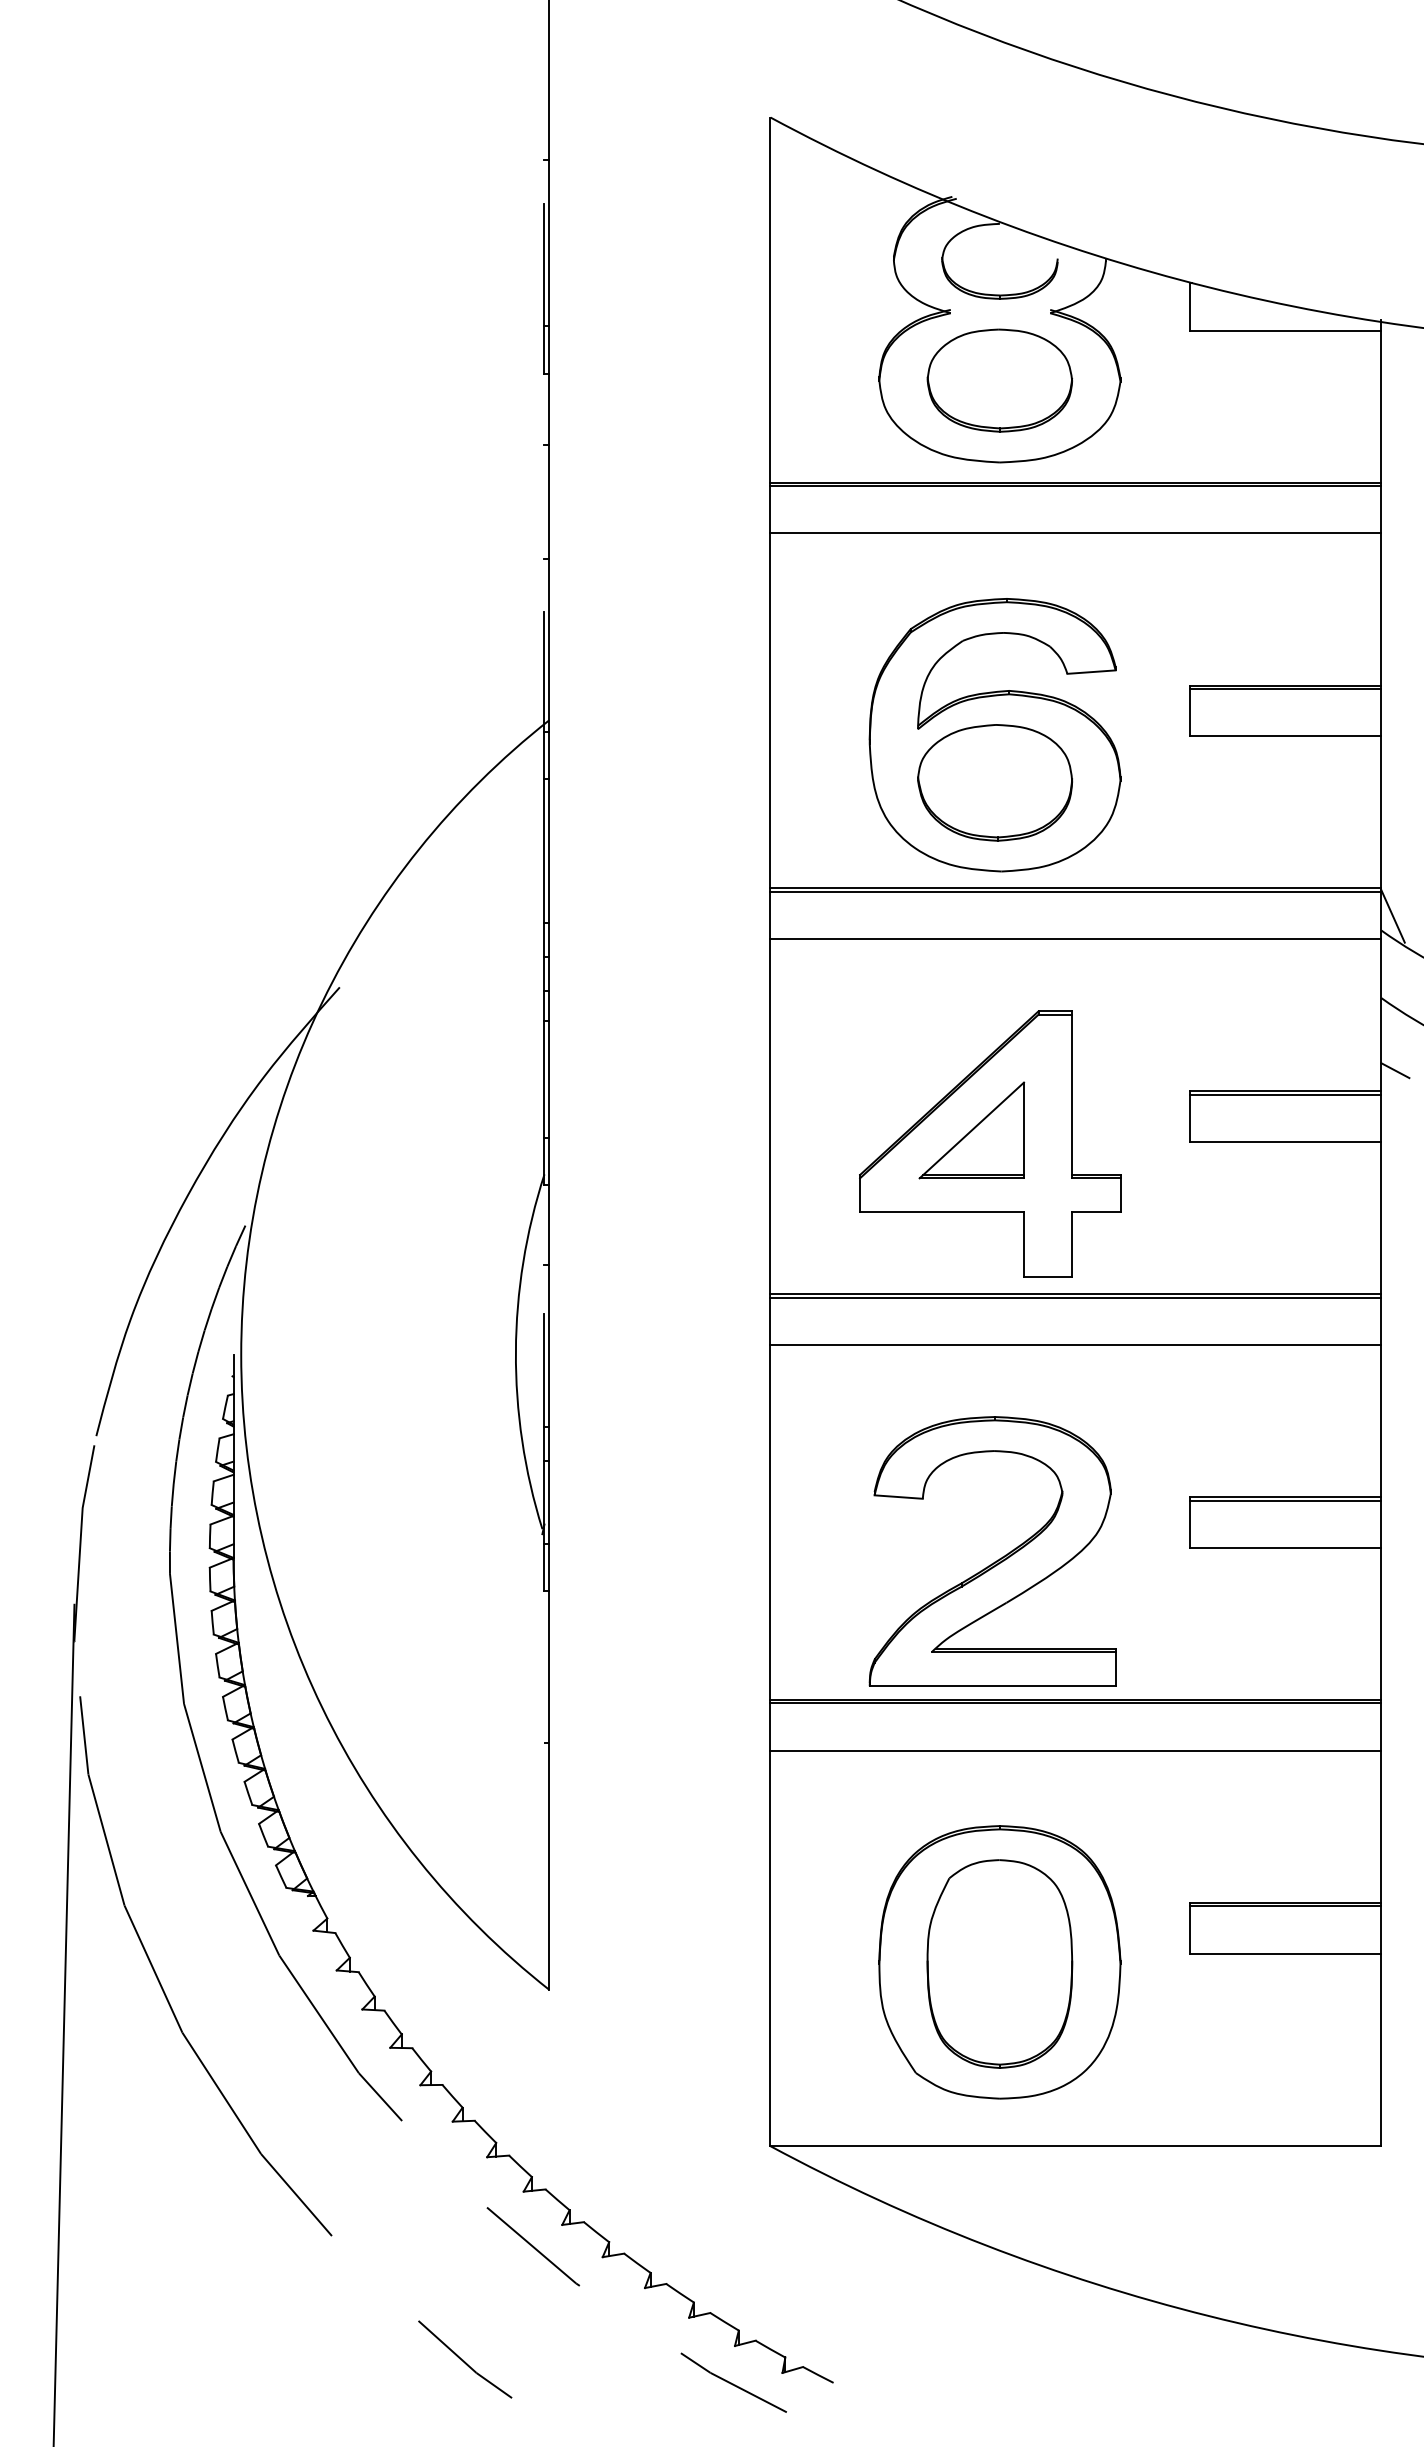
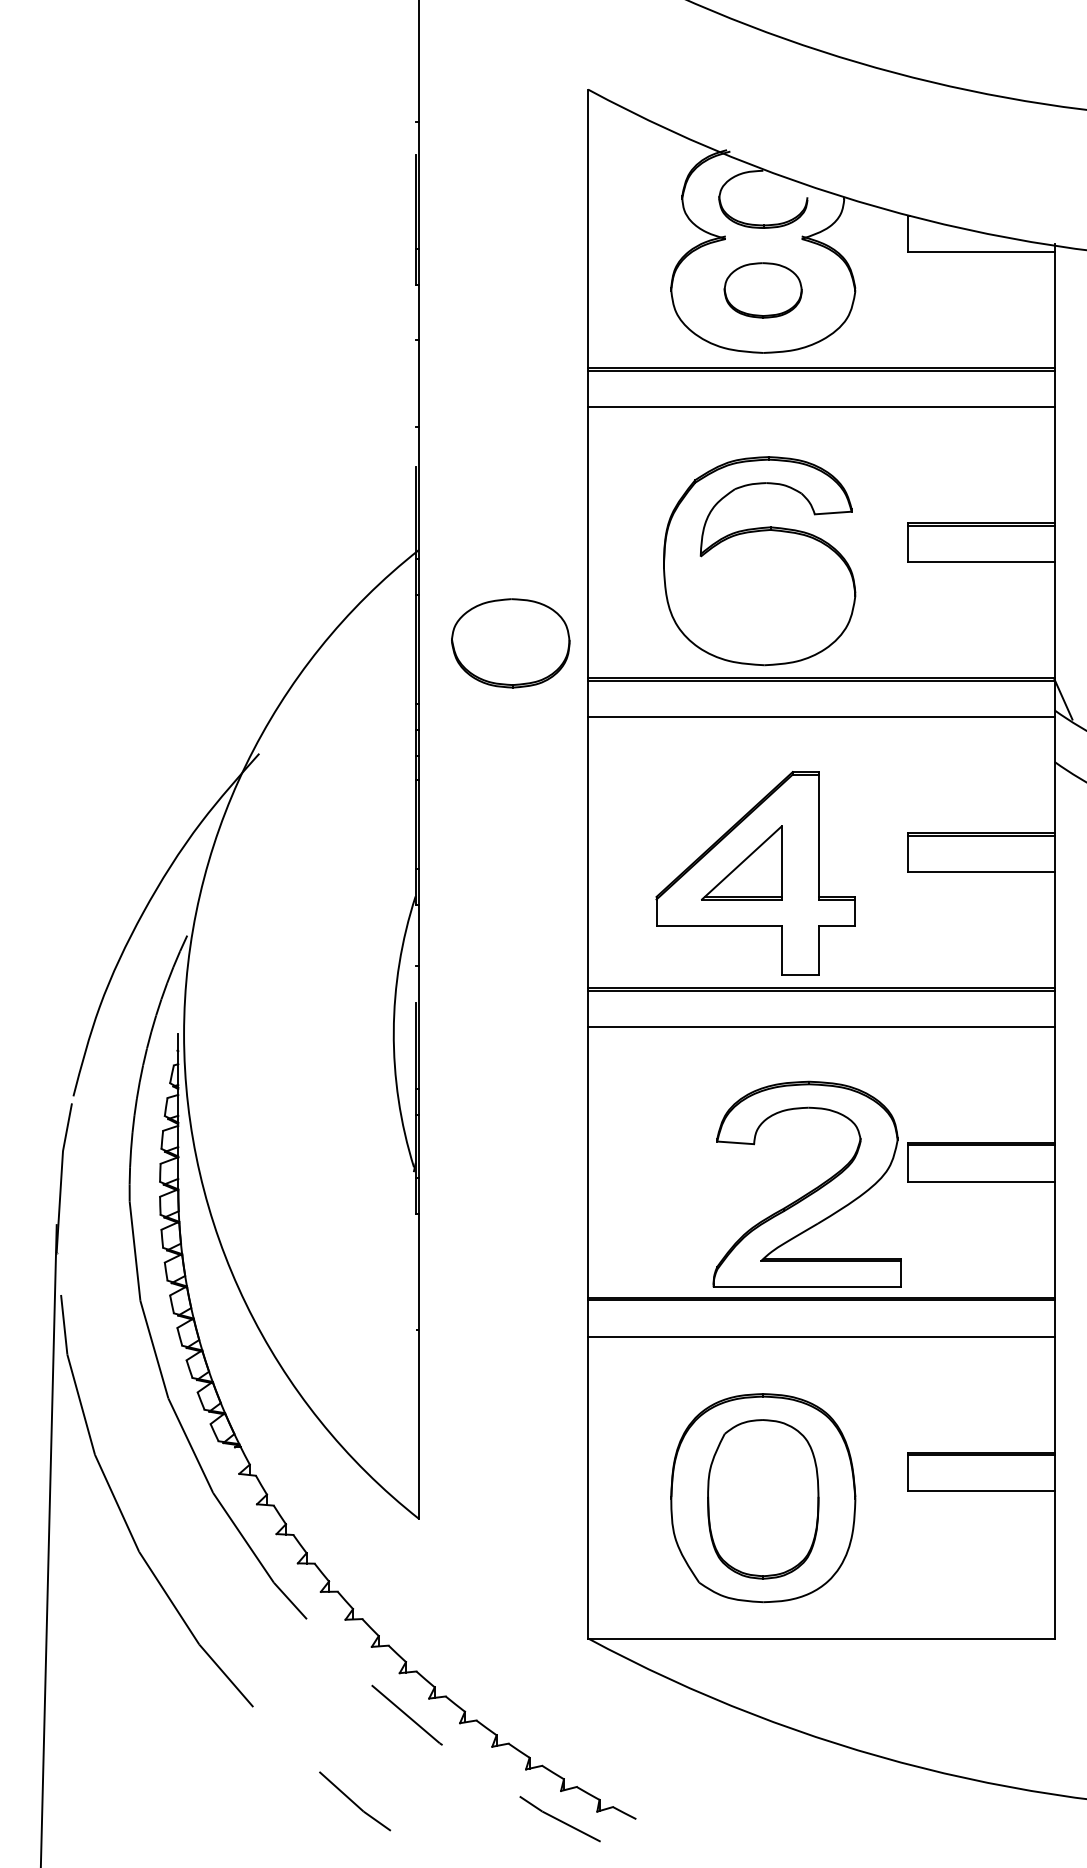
part: (999, 380) -> (763, 290), size x0.7
part: (995, 782) -> (511, 643), moved
line: (1395, 1070) -> (1065, 817), removed
part: (996, 1560) -> (810, 1191), moved

